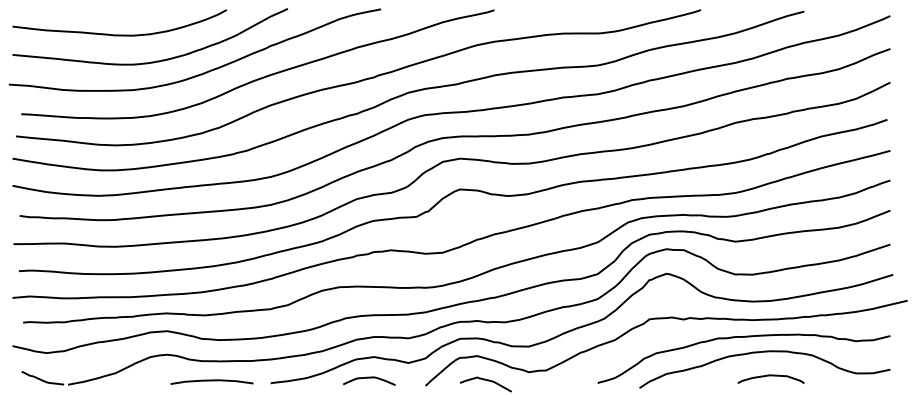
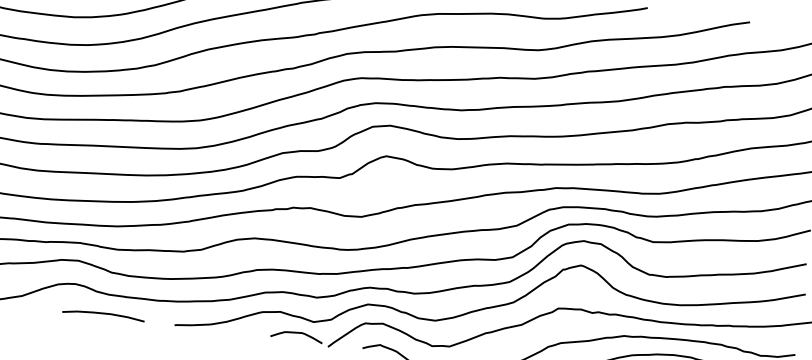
curve: (369, 378) -> (297, 333), moved
curve: (211, 381) -> (103, 314), moved

